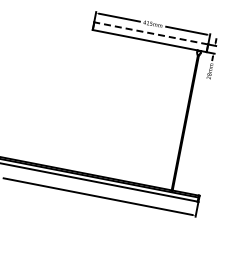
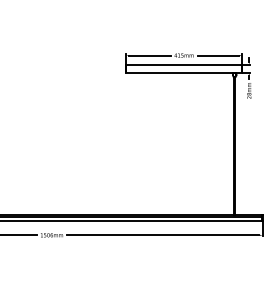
line: (151, 33) -> (184, 64), dashed -> solid

